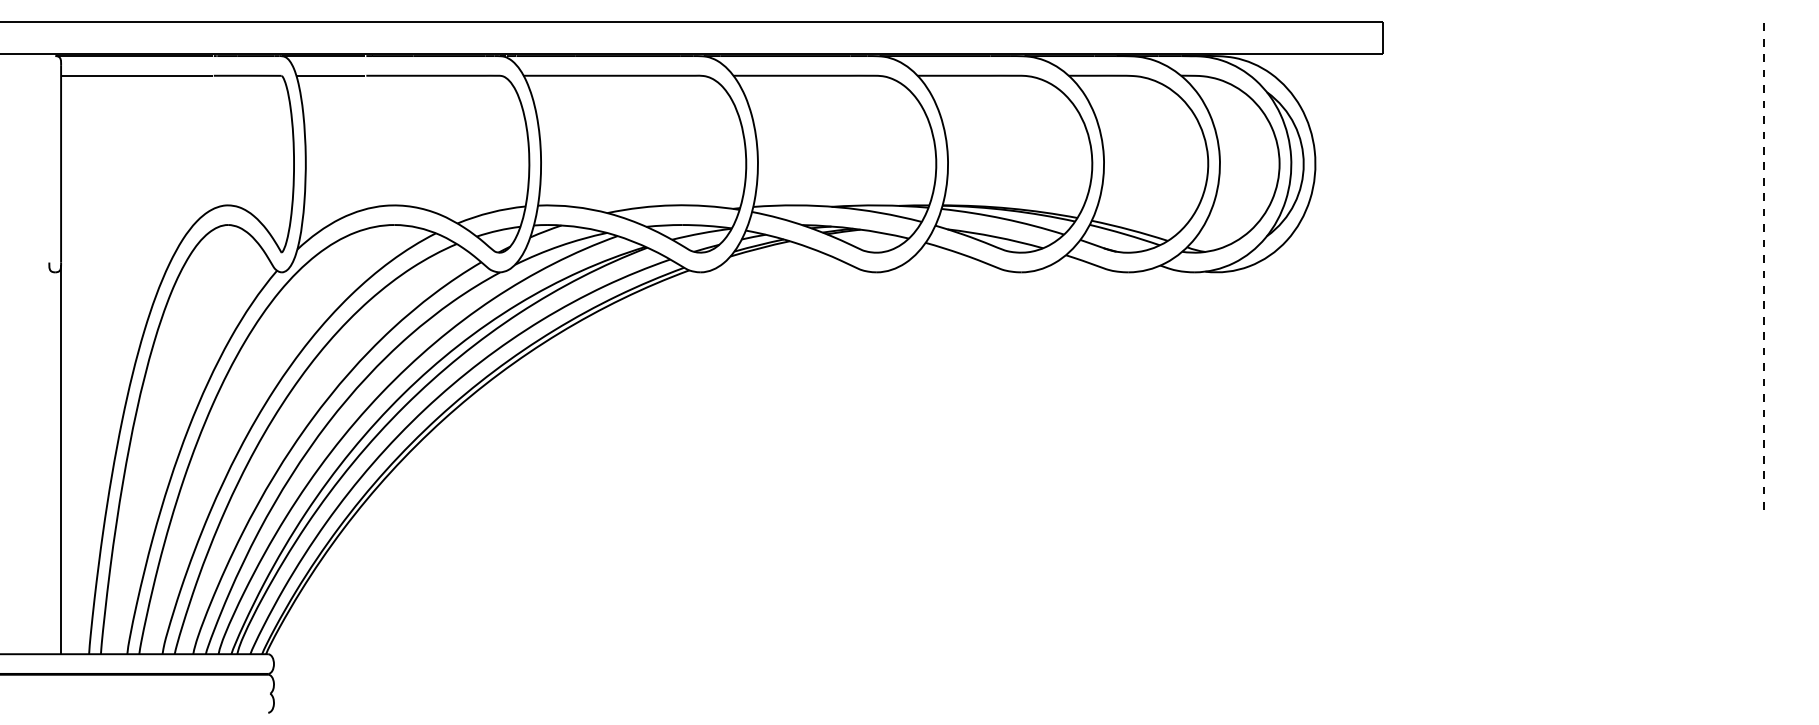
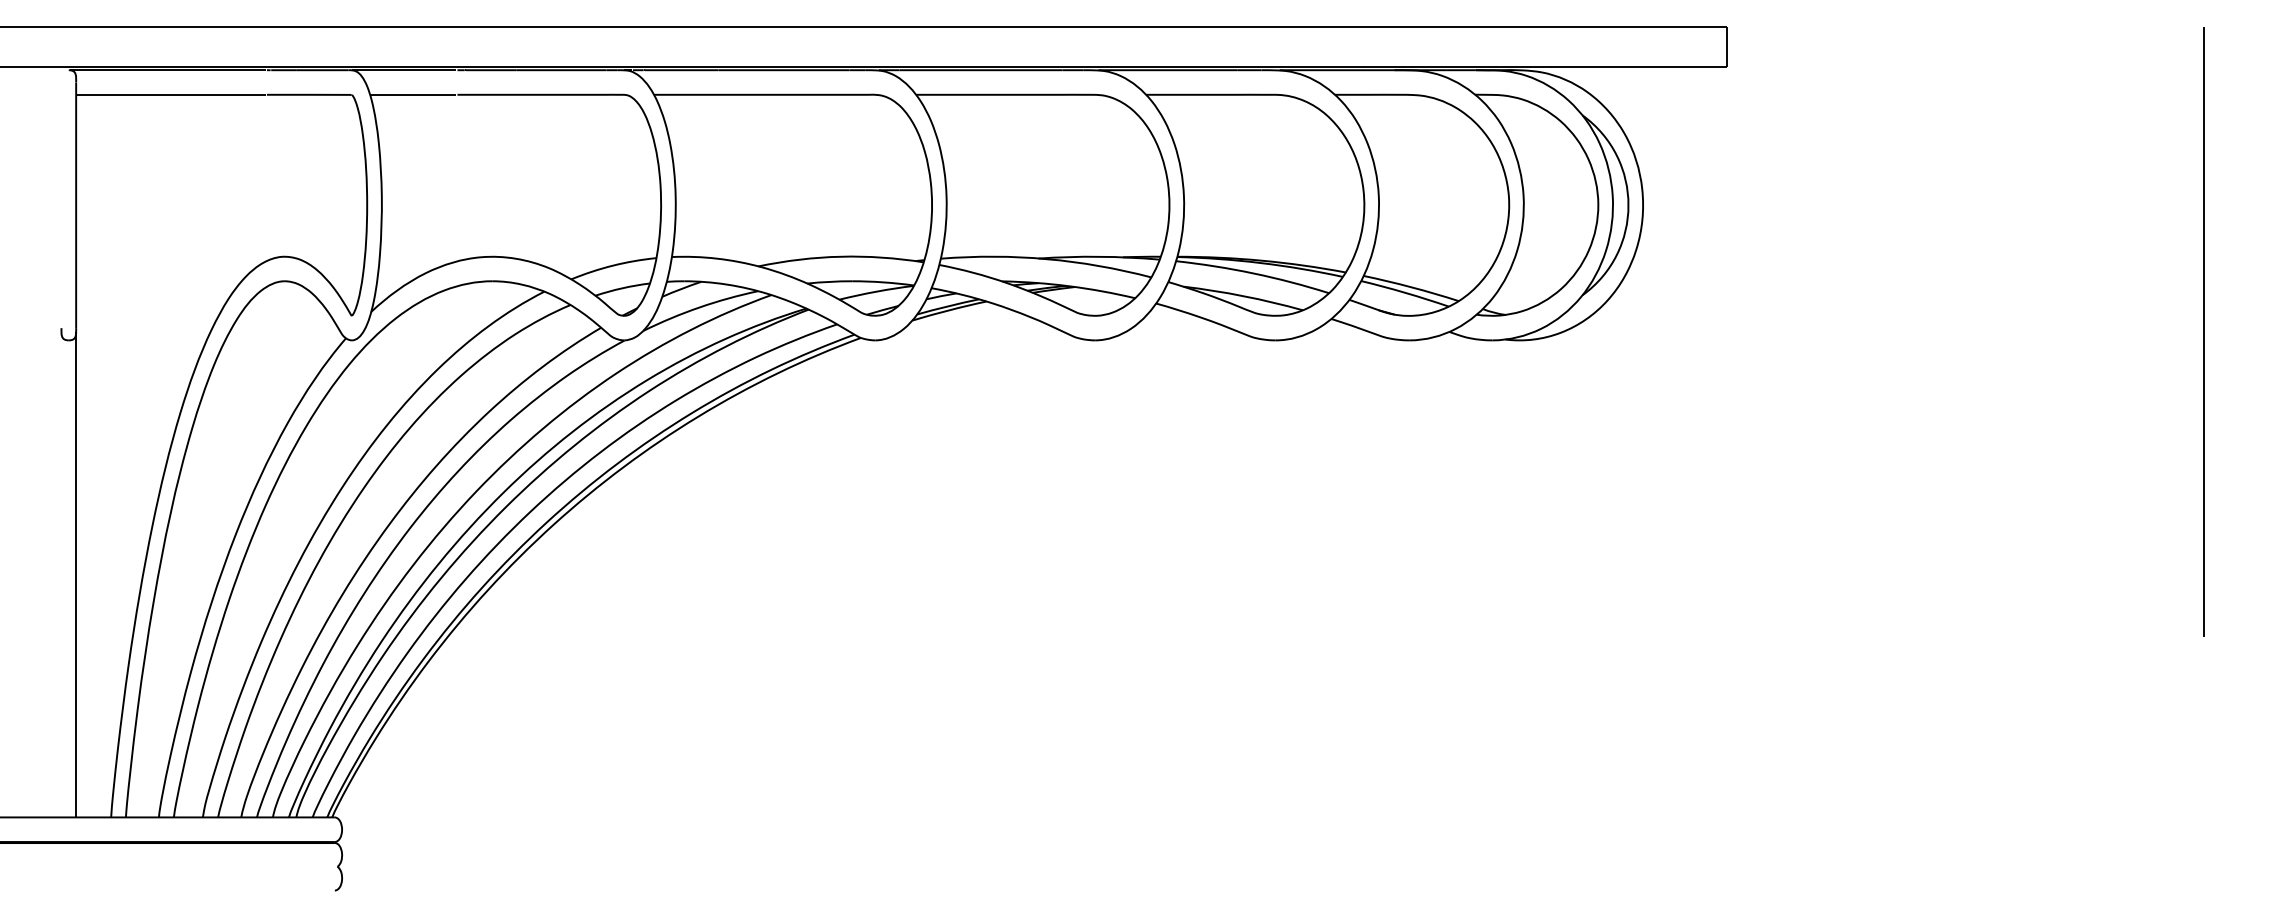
line: (1764, 266) -> (2203, 332), dashed -> solid

